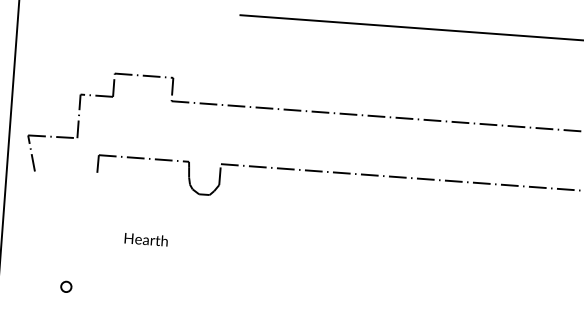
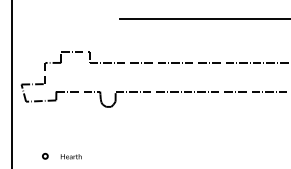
line: (66, 171) -> (41, 100), added
text: (144, 239) -> (70, 156), moved

